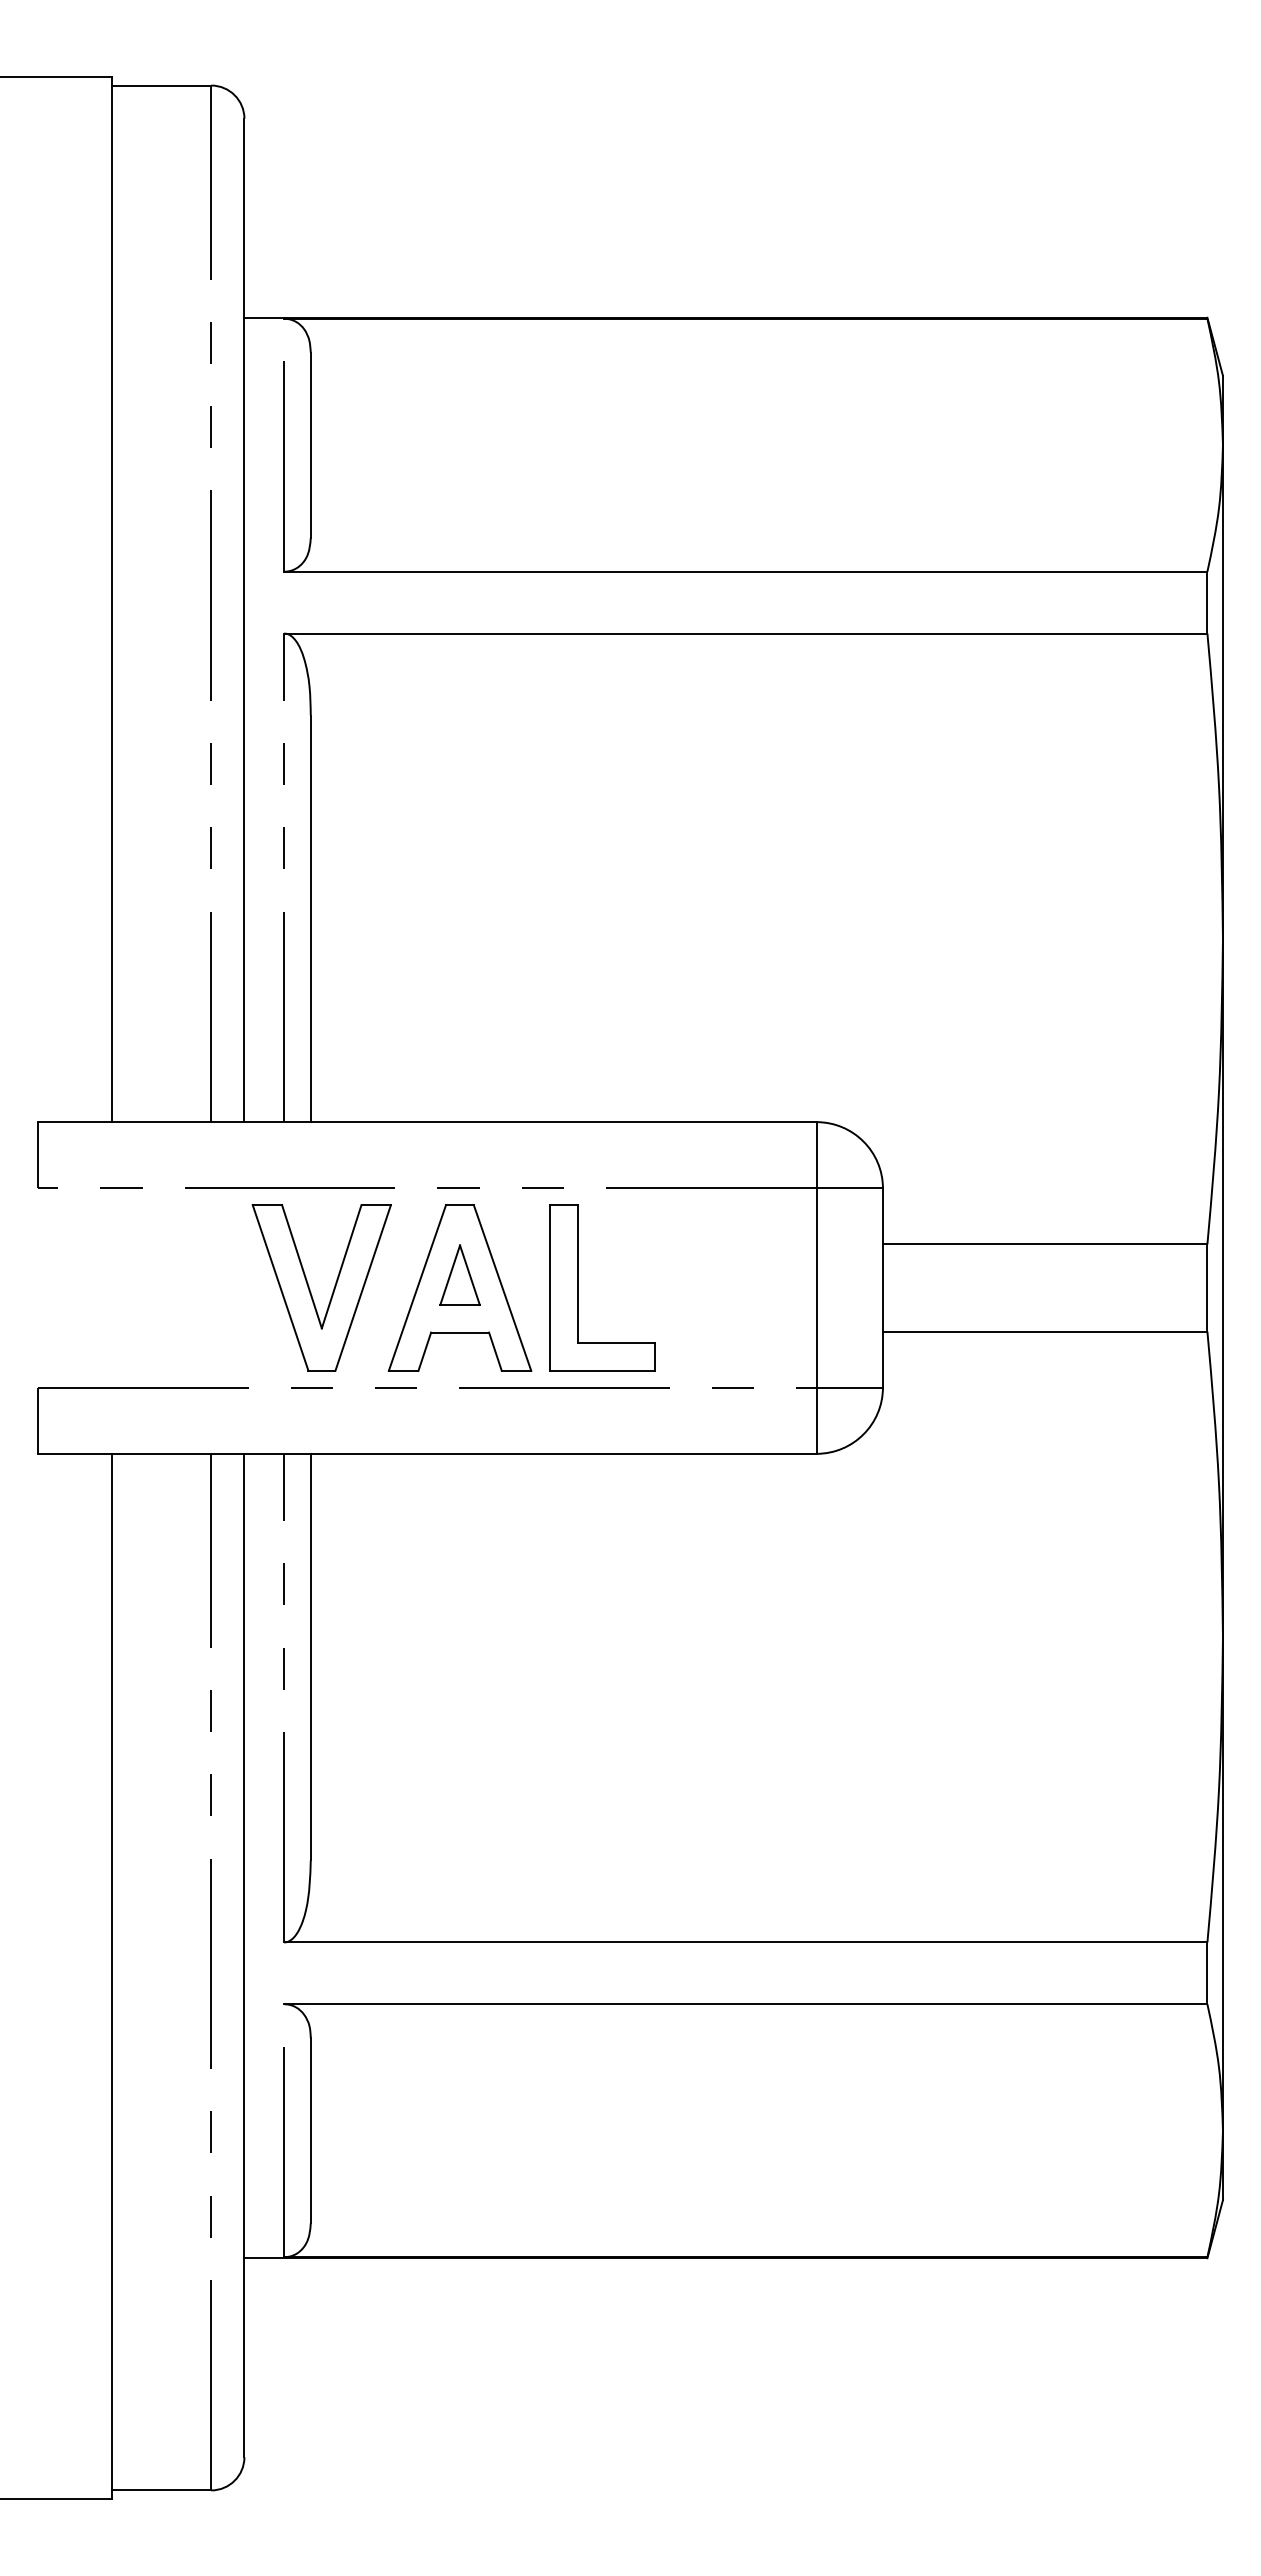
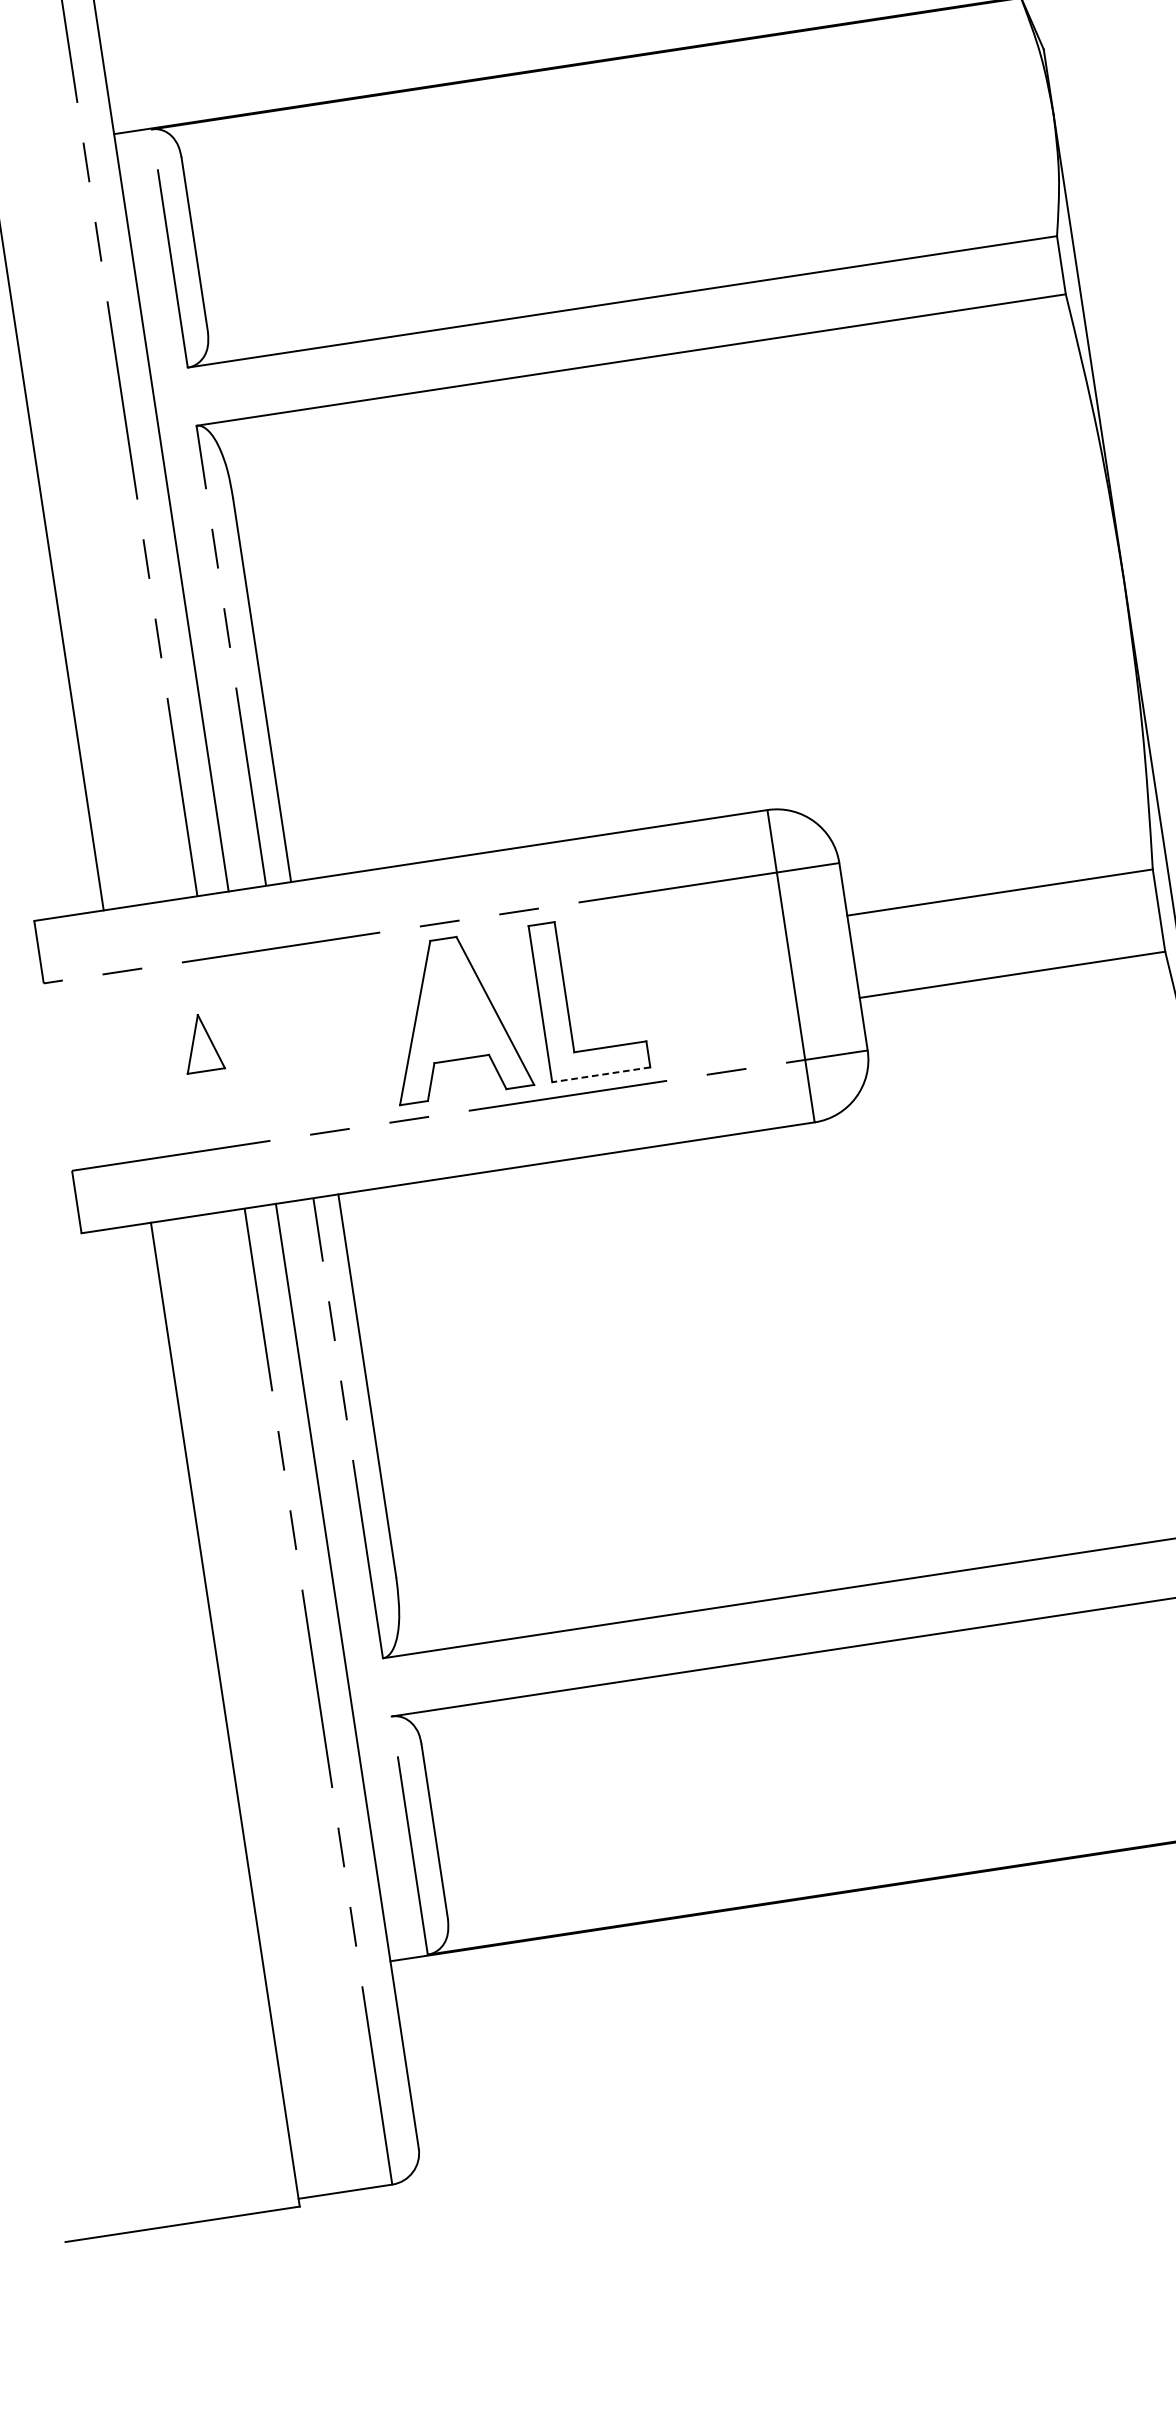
part: (459, 1274) -> (201, 1042), moved
part: (310, 1289) -> (314, 1039), removed
line: (602, 1370) -> (601, 1074), solid -> dashed

